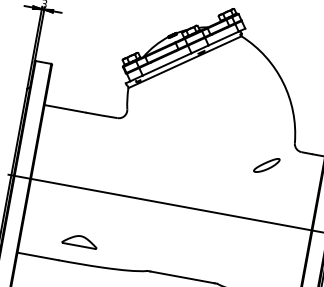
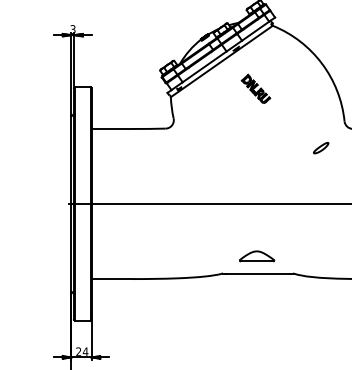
part: (213, 94) -> (255, 88), added
part: (267, 164) -> (321, 147), size x0.62
part: (80, 241) -> (257, 256), moved

